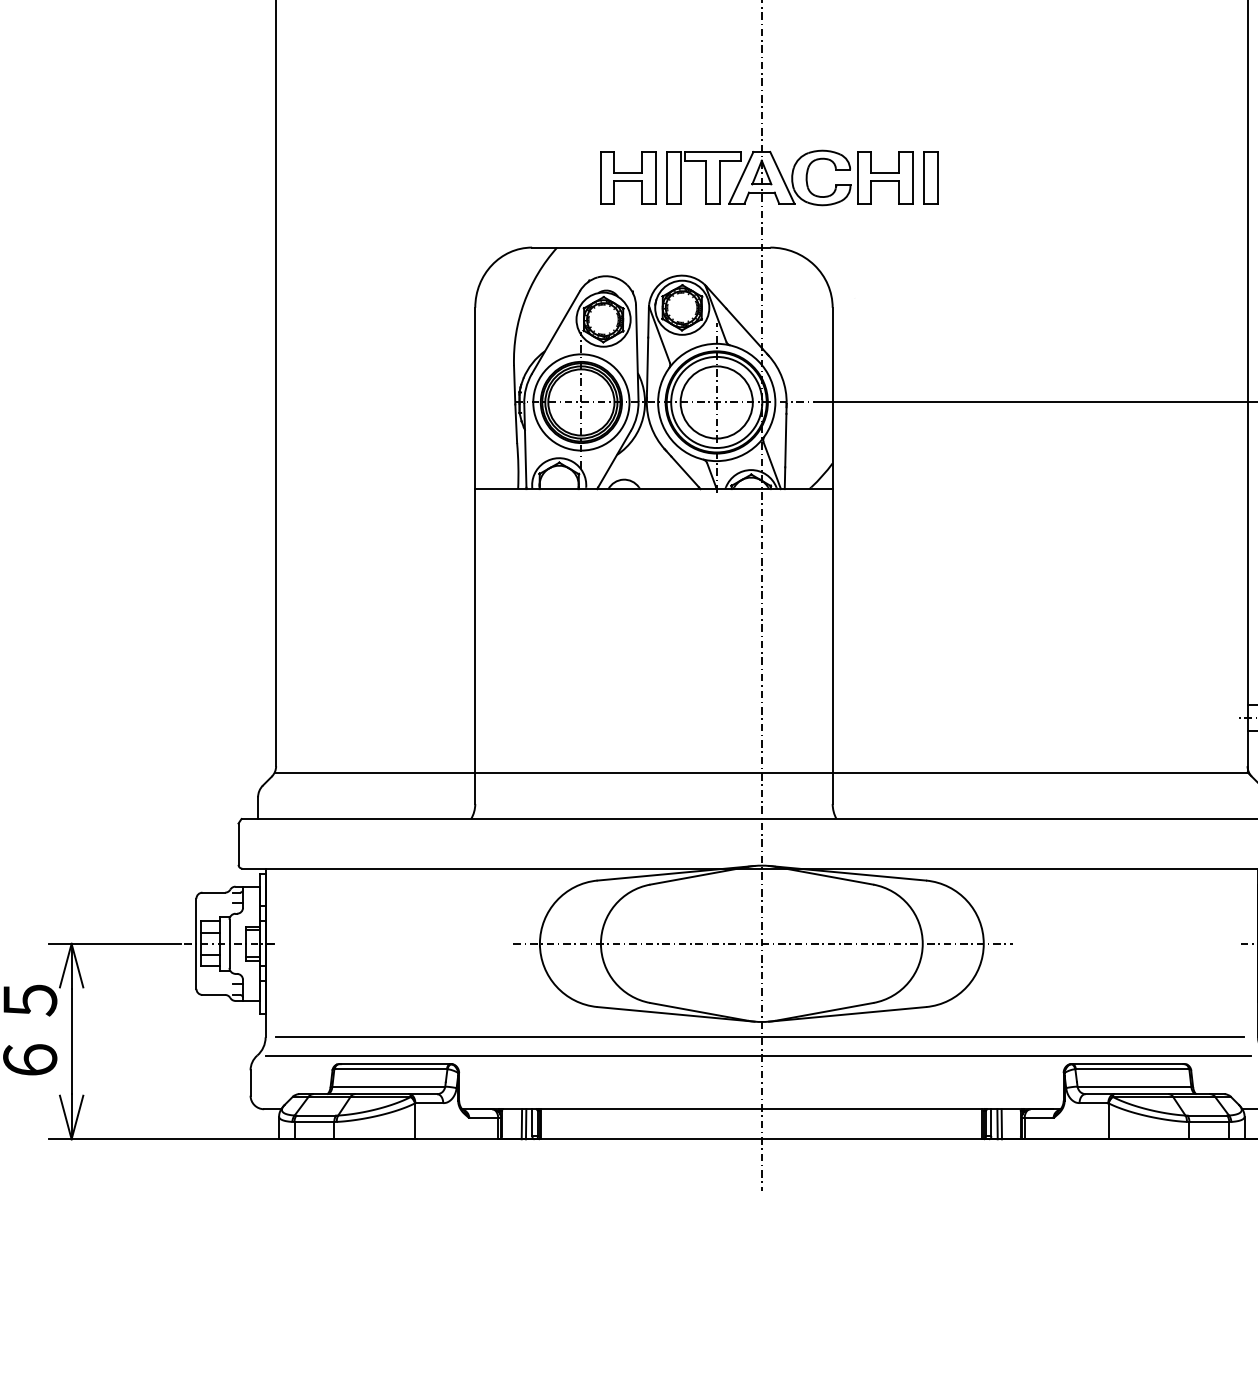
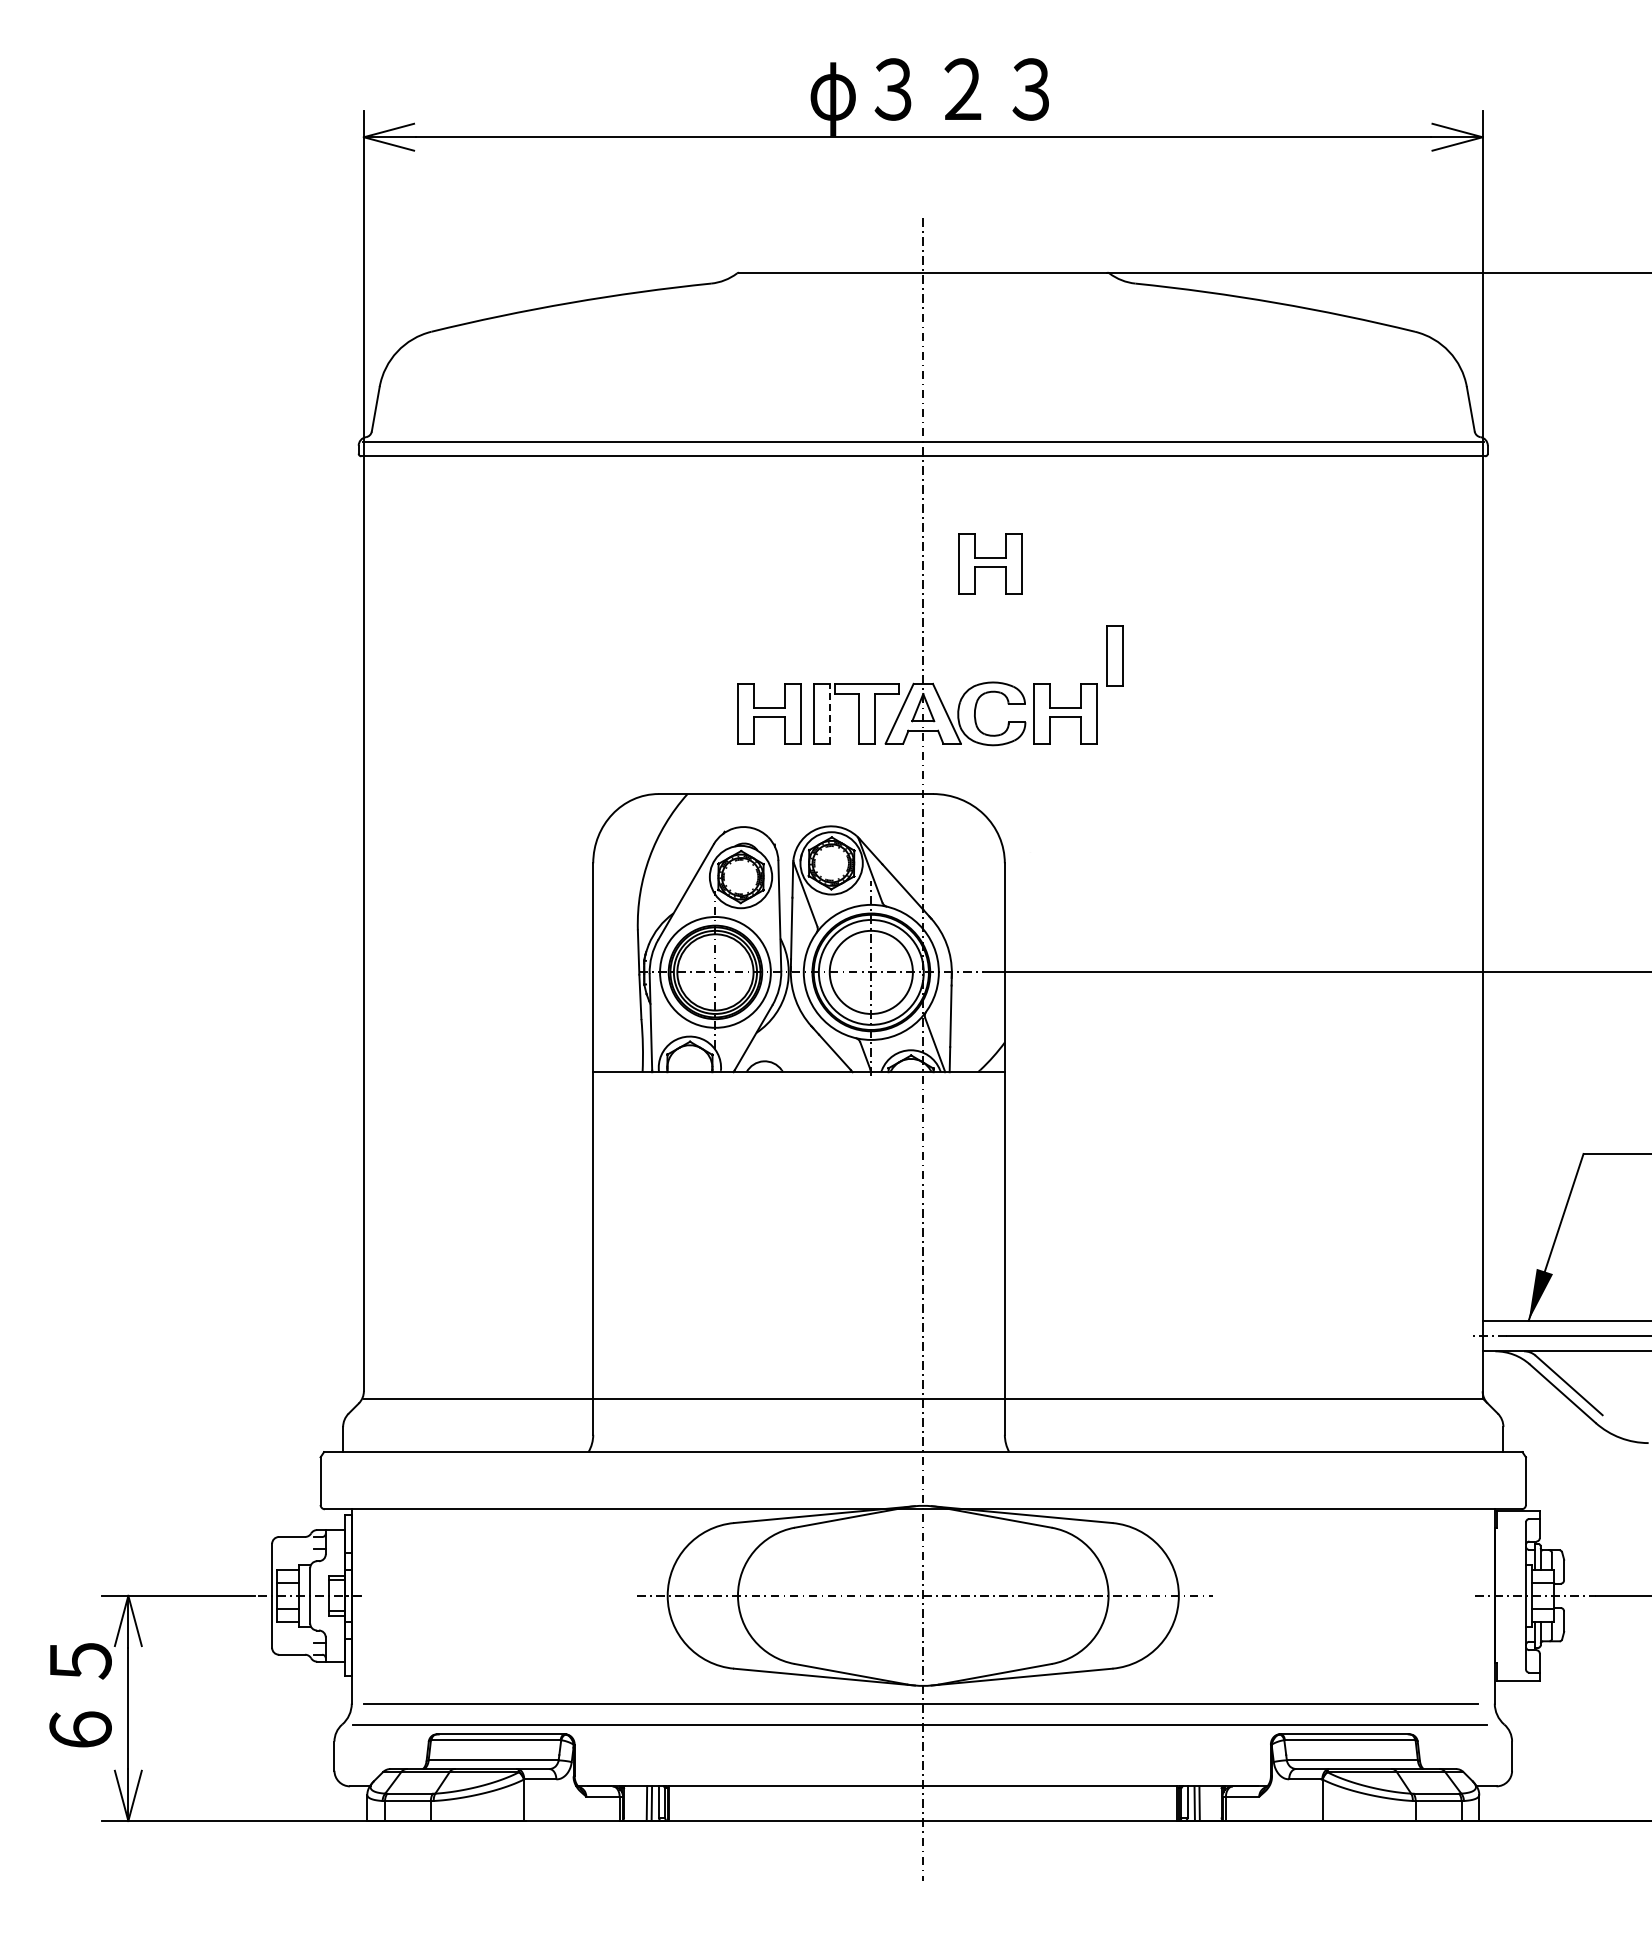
part: (820, 47) -> (990, 563), added
line: (680, 177) -> (829, 713), solid -> dashed
part: (930, 177) -> (1114, 655), moved

